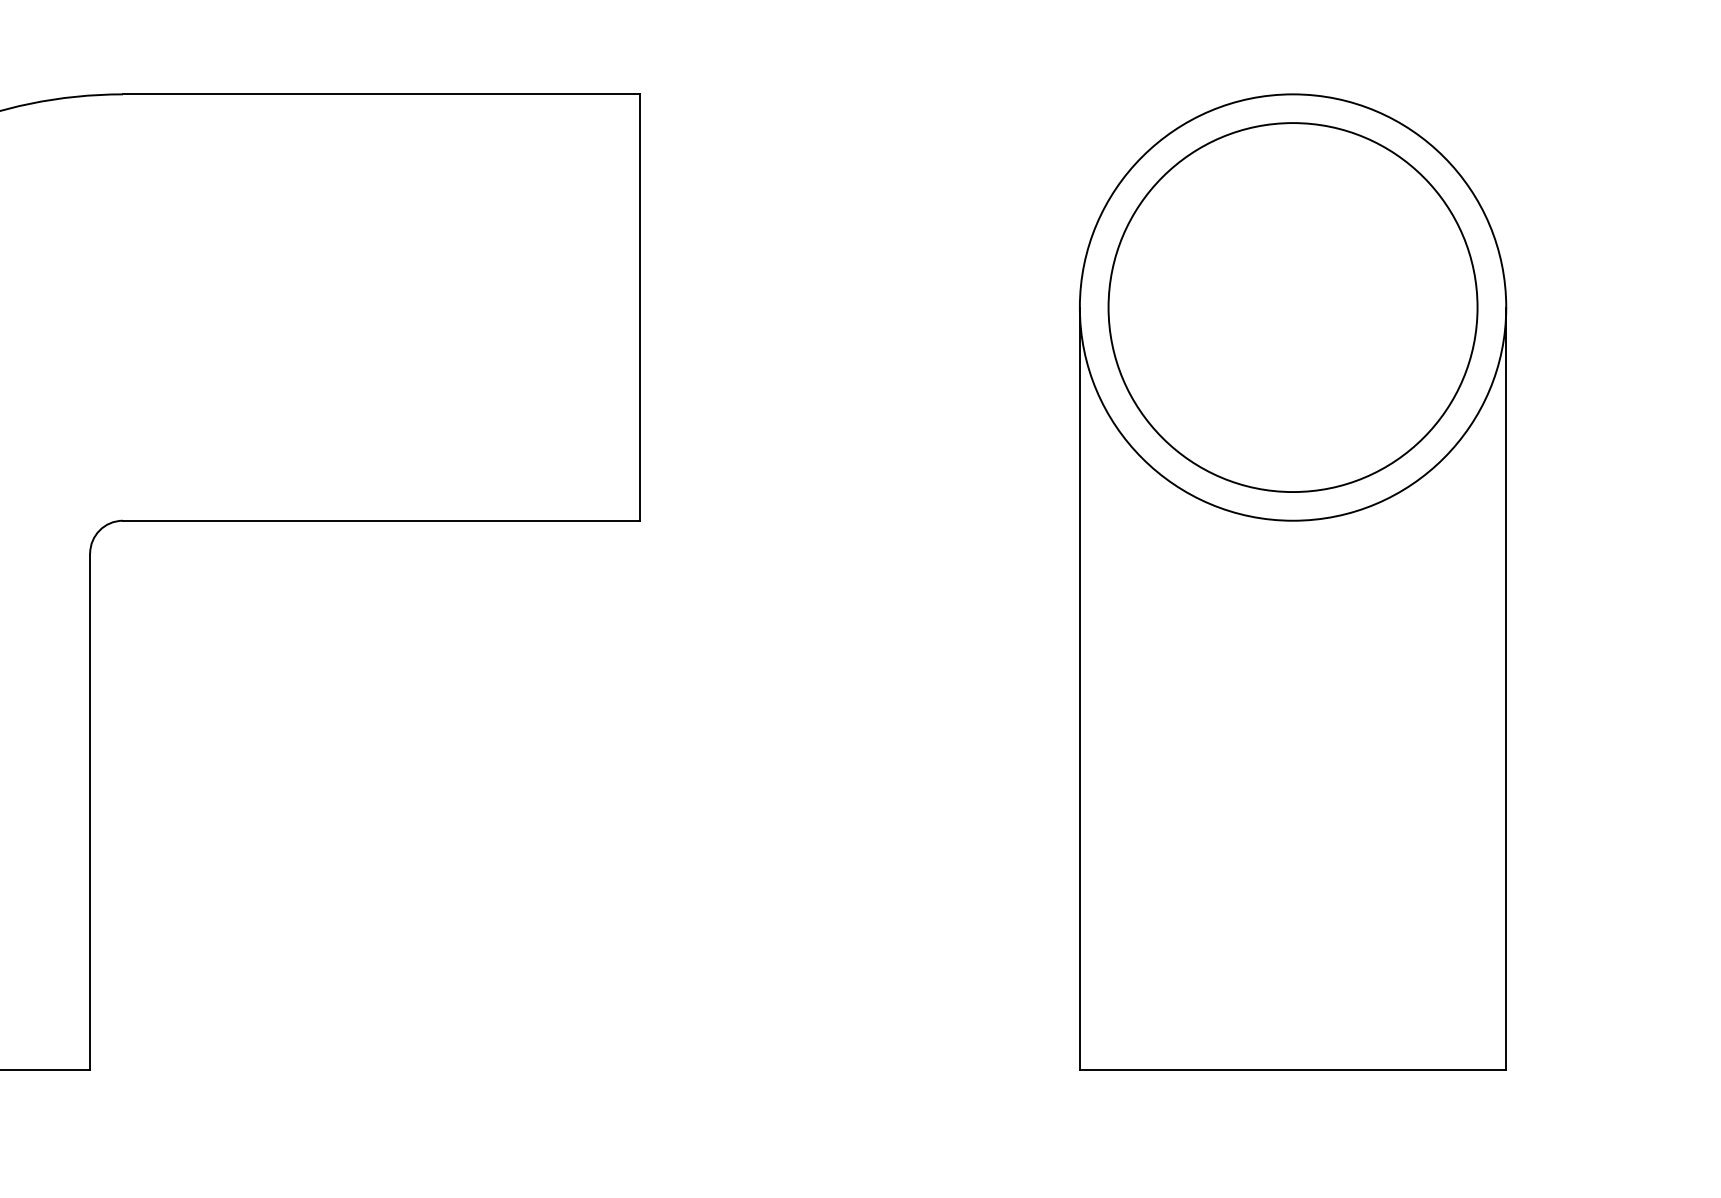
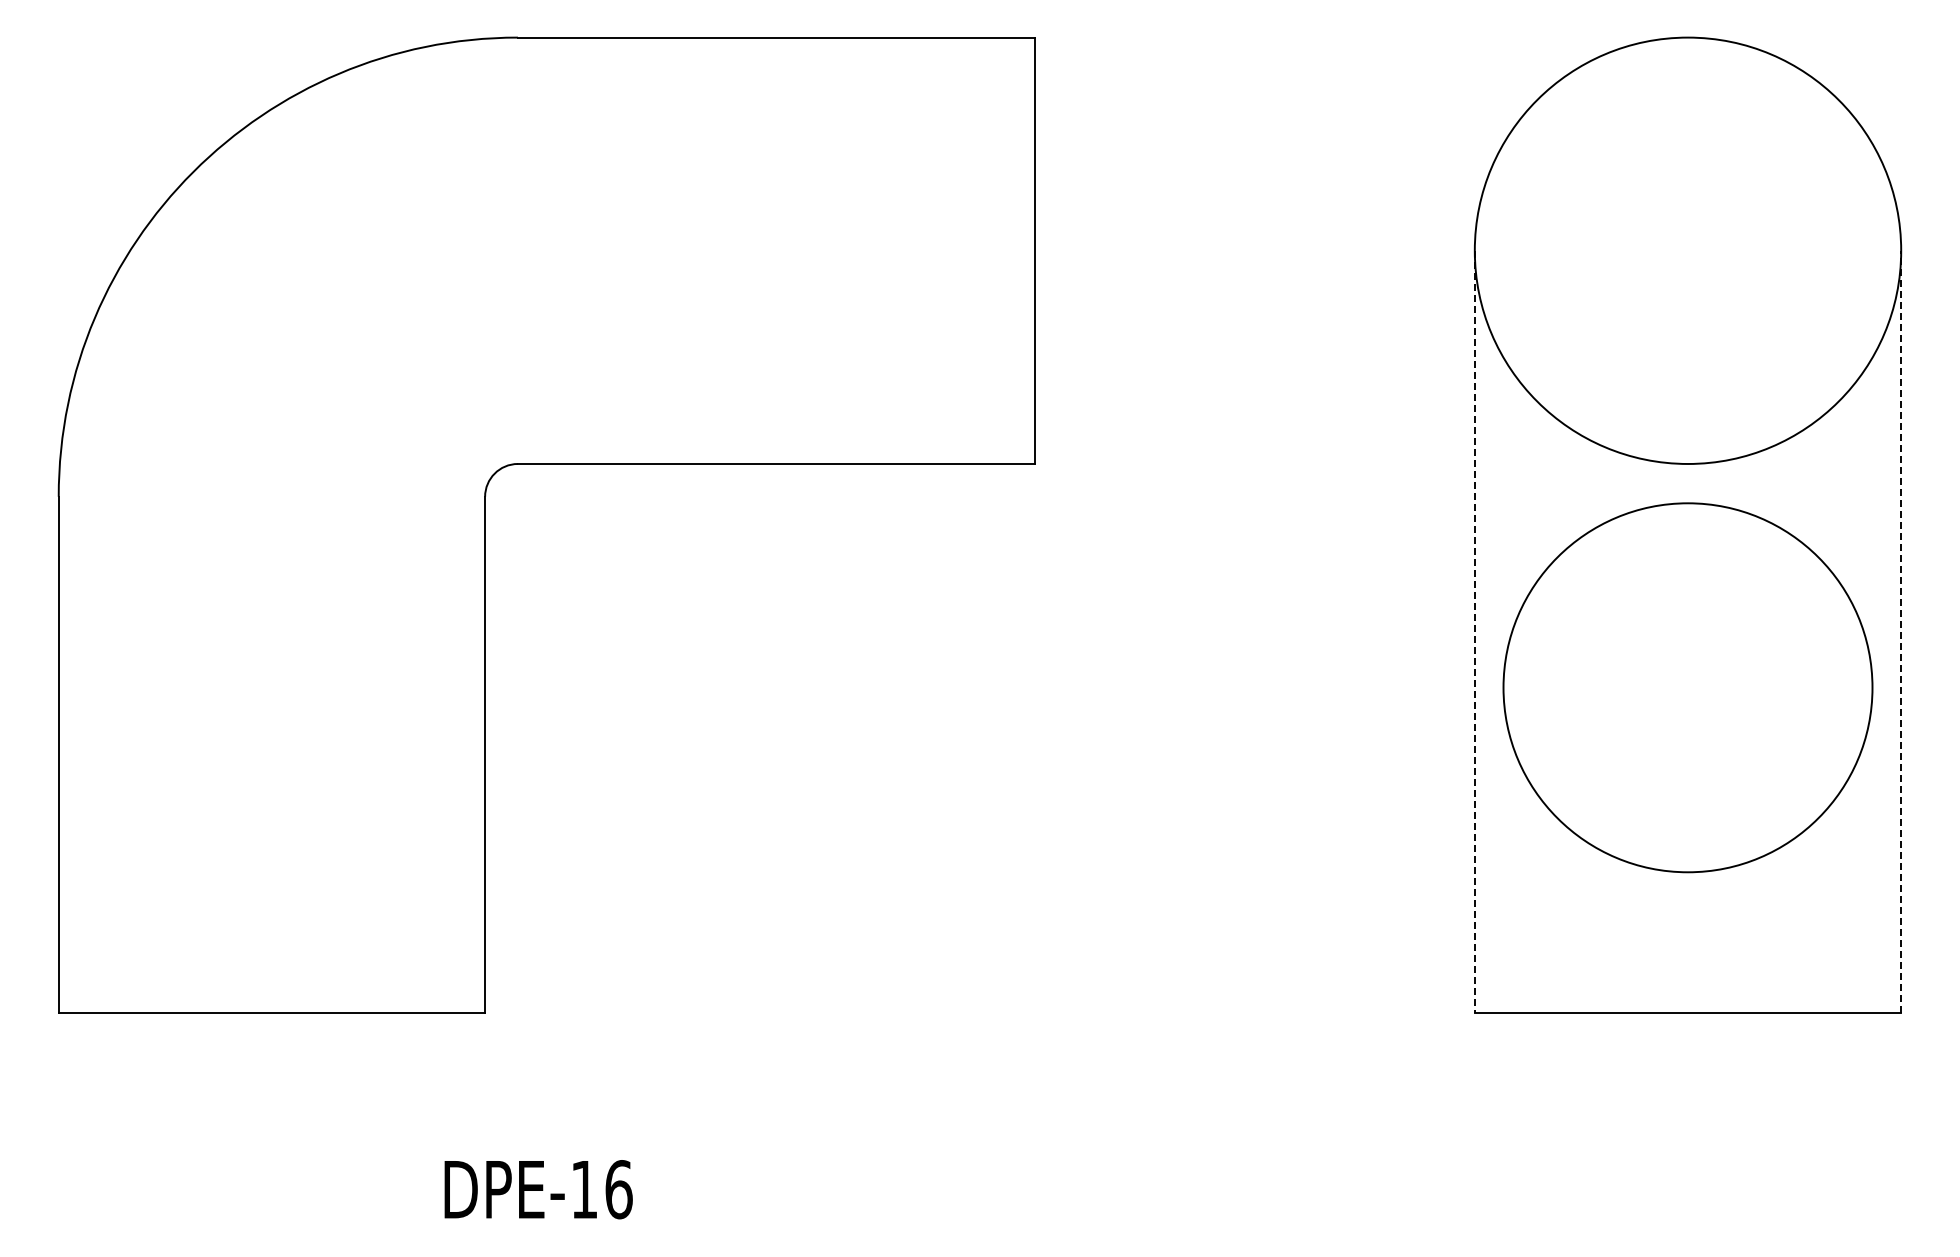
circle: (1292, 307) -> (1687, 687), moved
line: (1506, 688) -> (1901, 631), solid -> dashed
line: (1079, 689) -> (1474, 632), solid -> dashed

